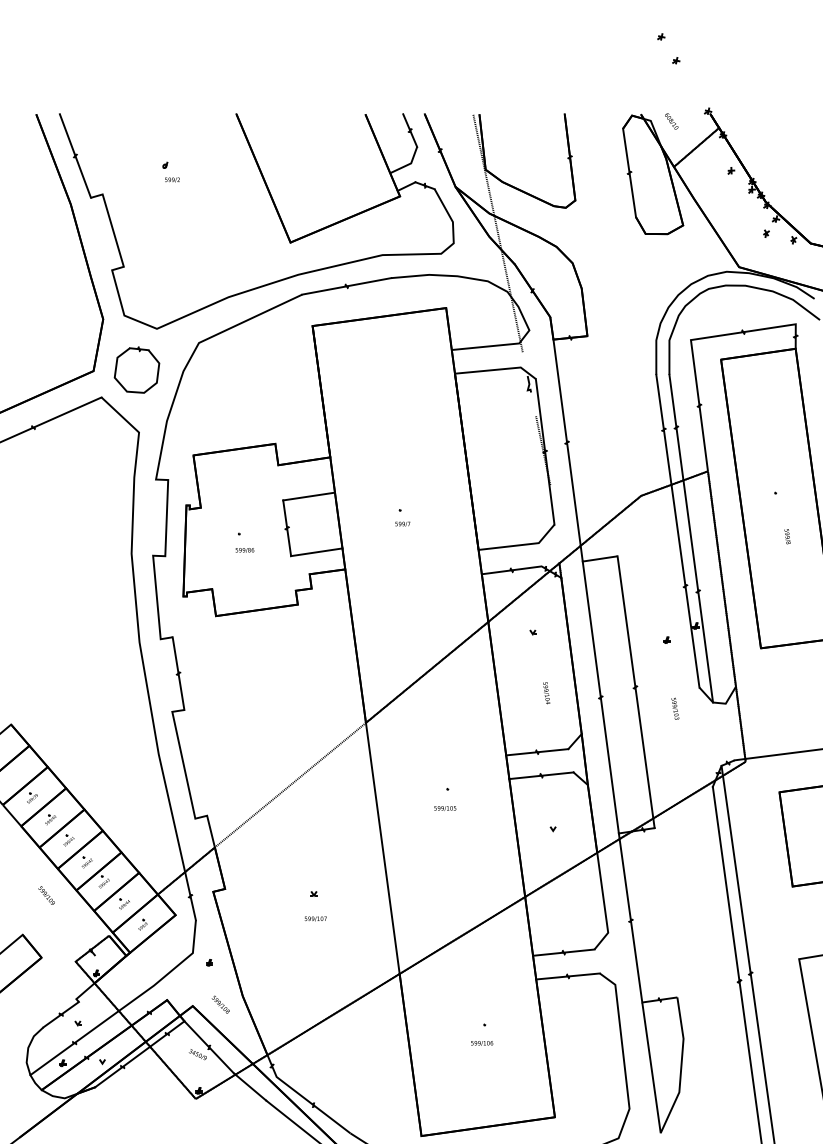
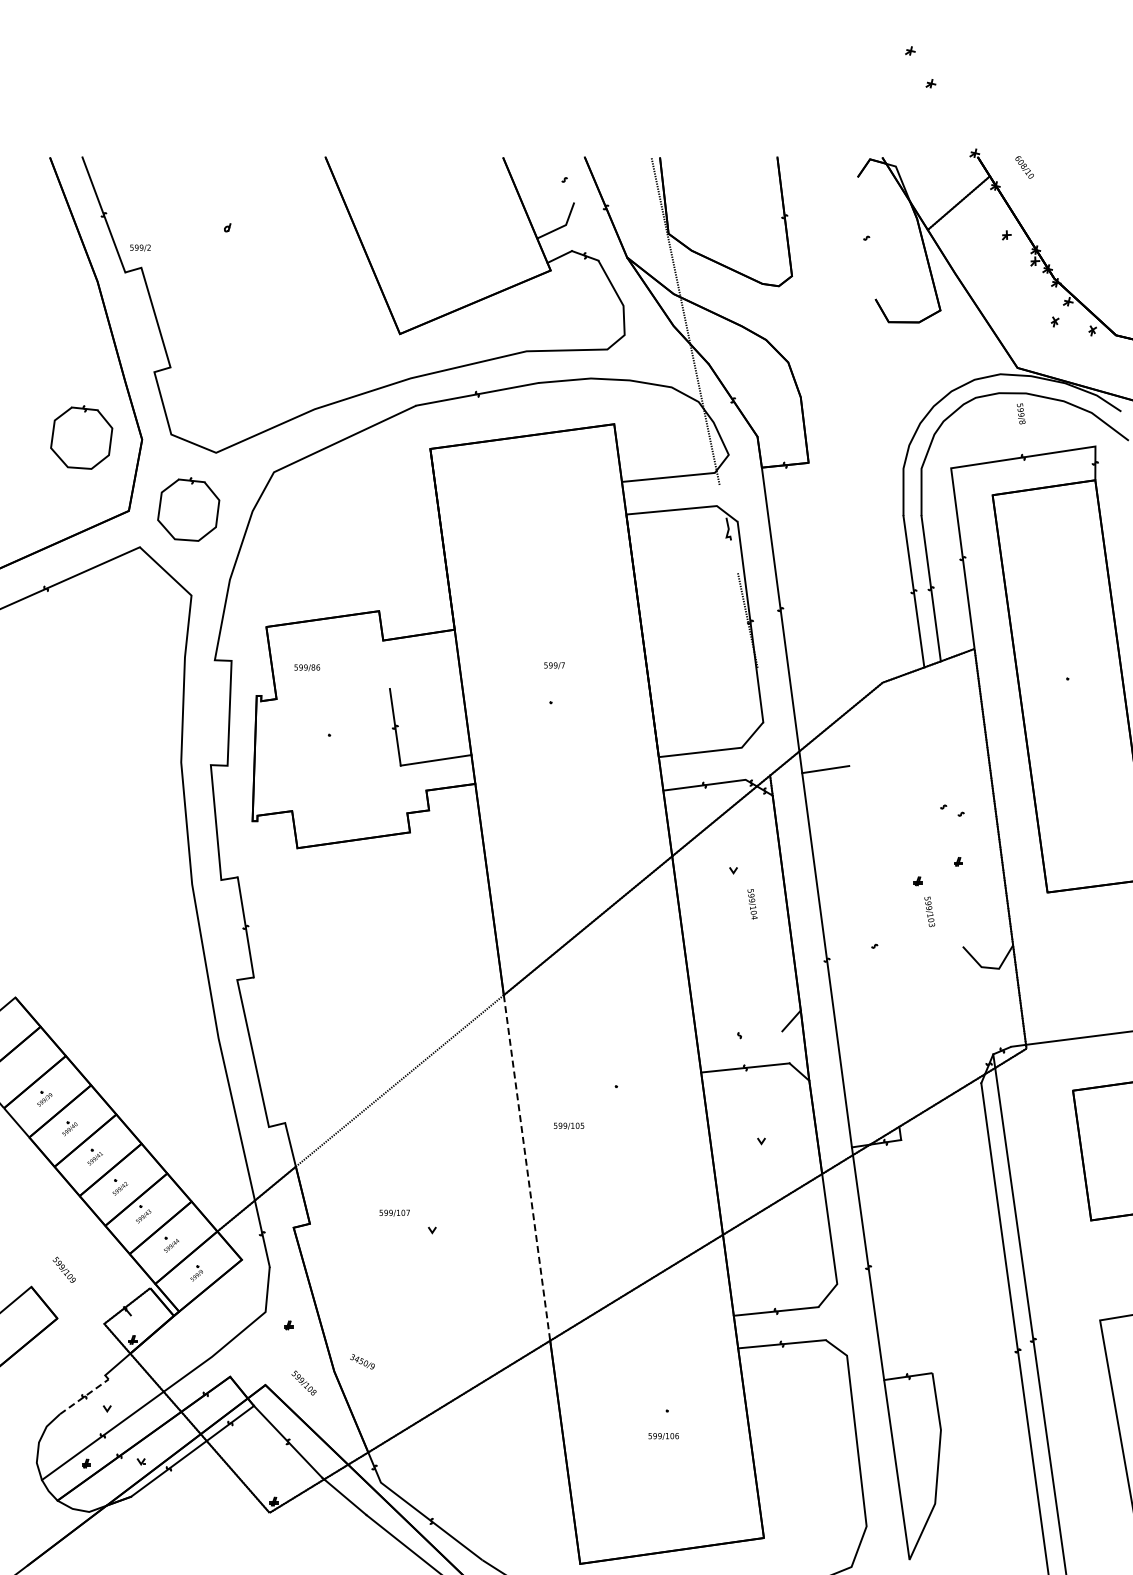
text: (671, 121) -> (1024, 167), moved
line: (410, 130) -> (564, 179), removed
line: (629, 173) -> (866, 238), removed
text: (172, 179) -> (140, 247), moved
part: (59, 317) -> (81, 437), added
line: (309, 496) -> (425, 683), removed
text: (402, 524) -> (554, 665), moved
text: (787, 536) -> (1021, 413), moved
text: (245, 550) -> (307, 667), moved
line: (685, 585) -> (943, 806), removed
line: (697, 591) -> (960, 814), removed
line: (635, 686) -> (874, 945), removed
text: (546, 693) -> (752, 904), moved
text: (675, 708) -> (929, 911), moved
line: (537, 752) -> (739, 1035), removed
text: (444, 808) -> (568, 1125), moved
line: (383, 848) -> (527, 1168), solid -> dashed
text: (46, 895) -> (63, 1269), moved
text: (315, 918) -> (394, 1212), moved
line: (61, 1014) -> (84, 1396), solid -> dashed
text: (197, 1054) -> (362, 1361), moved

